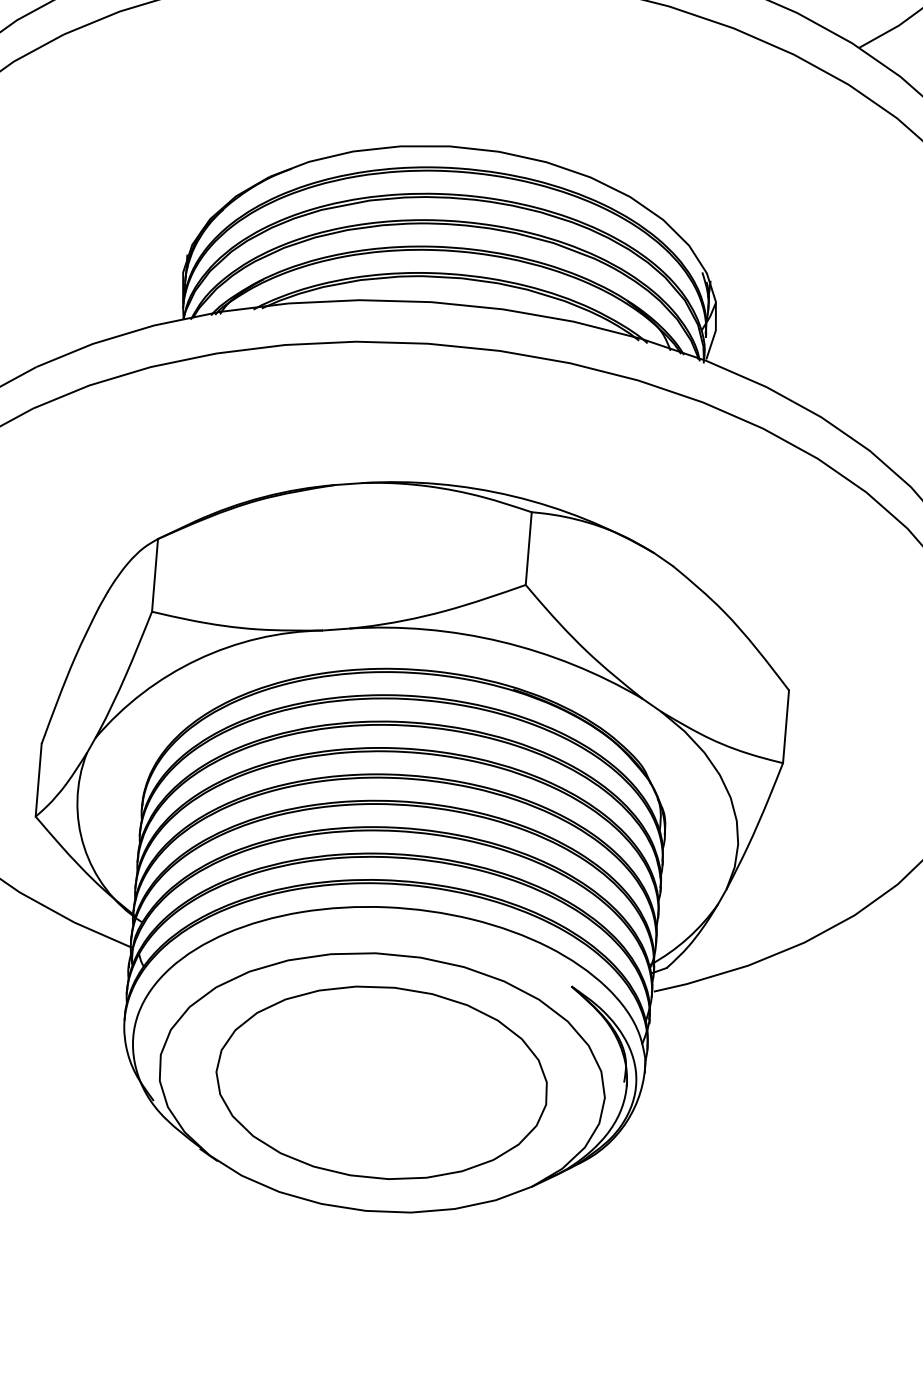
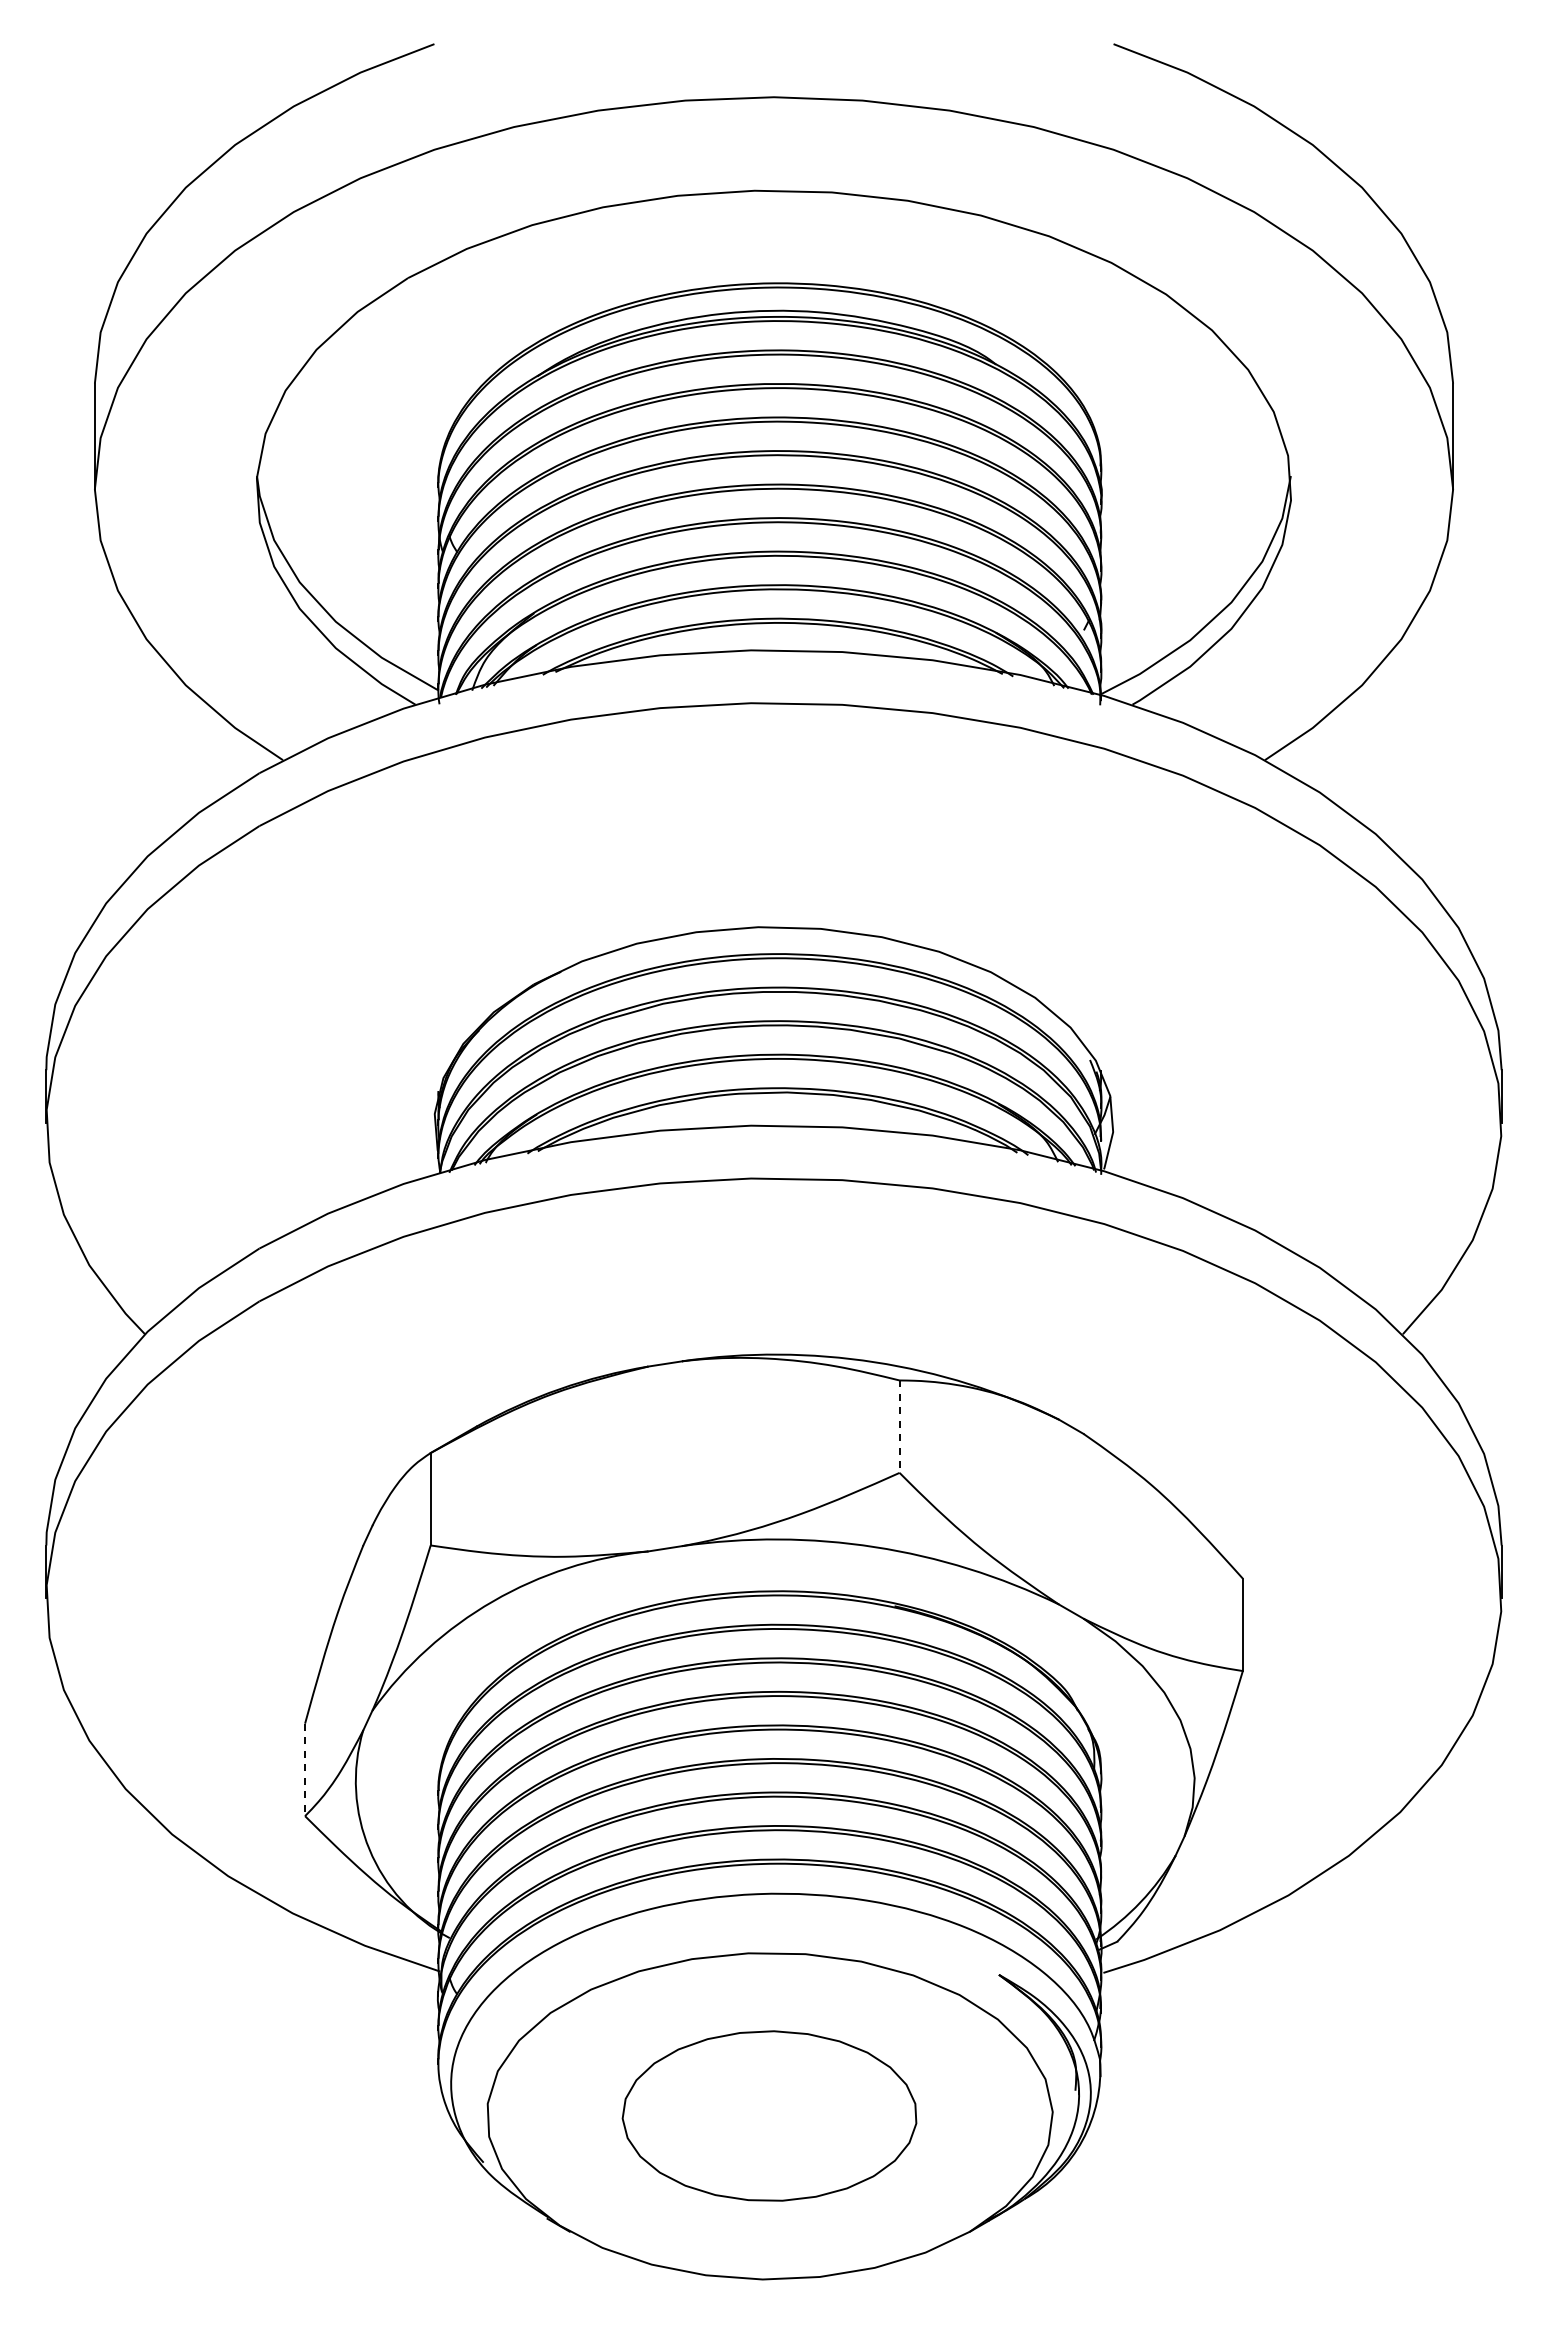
line: (528, 549) -> (899, 1427), solid -> dashed
line: (38, 780) -> (305, 1770), solid -> dashed
part: (381, 1082) -> (769, 2115), size x0.7

